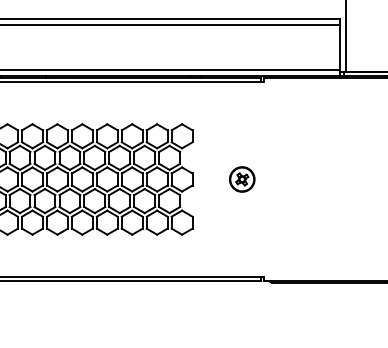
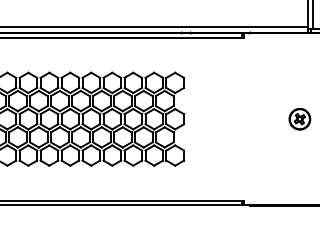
part: (242, 179) -> (300, 119), moved

